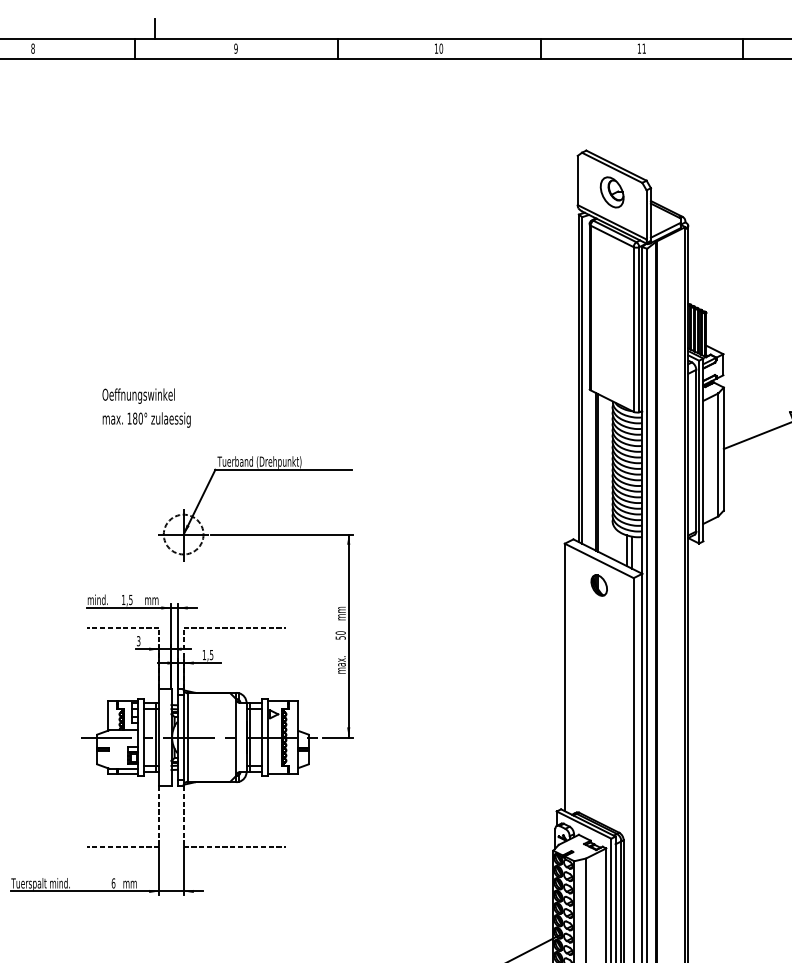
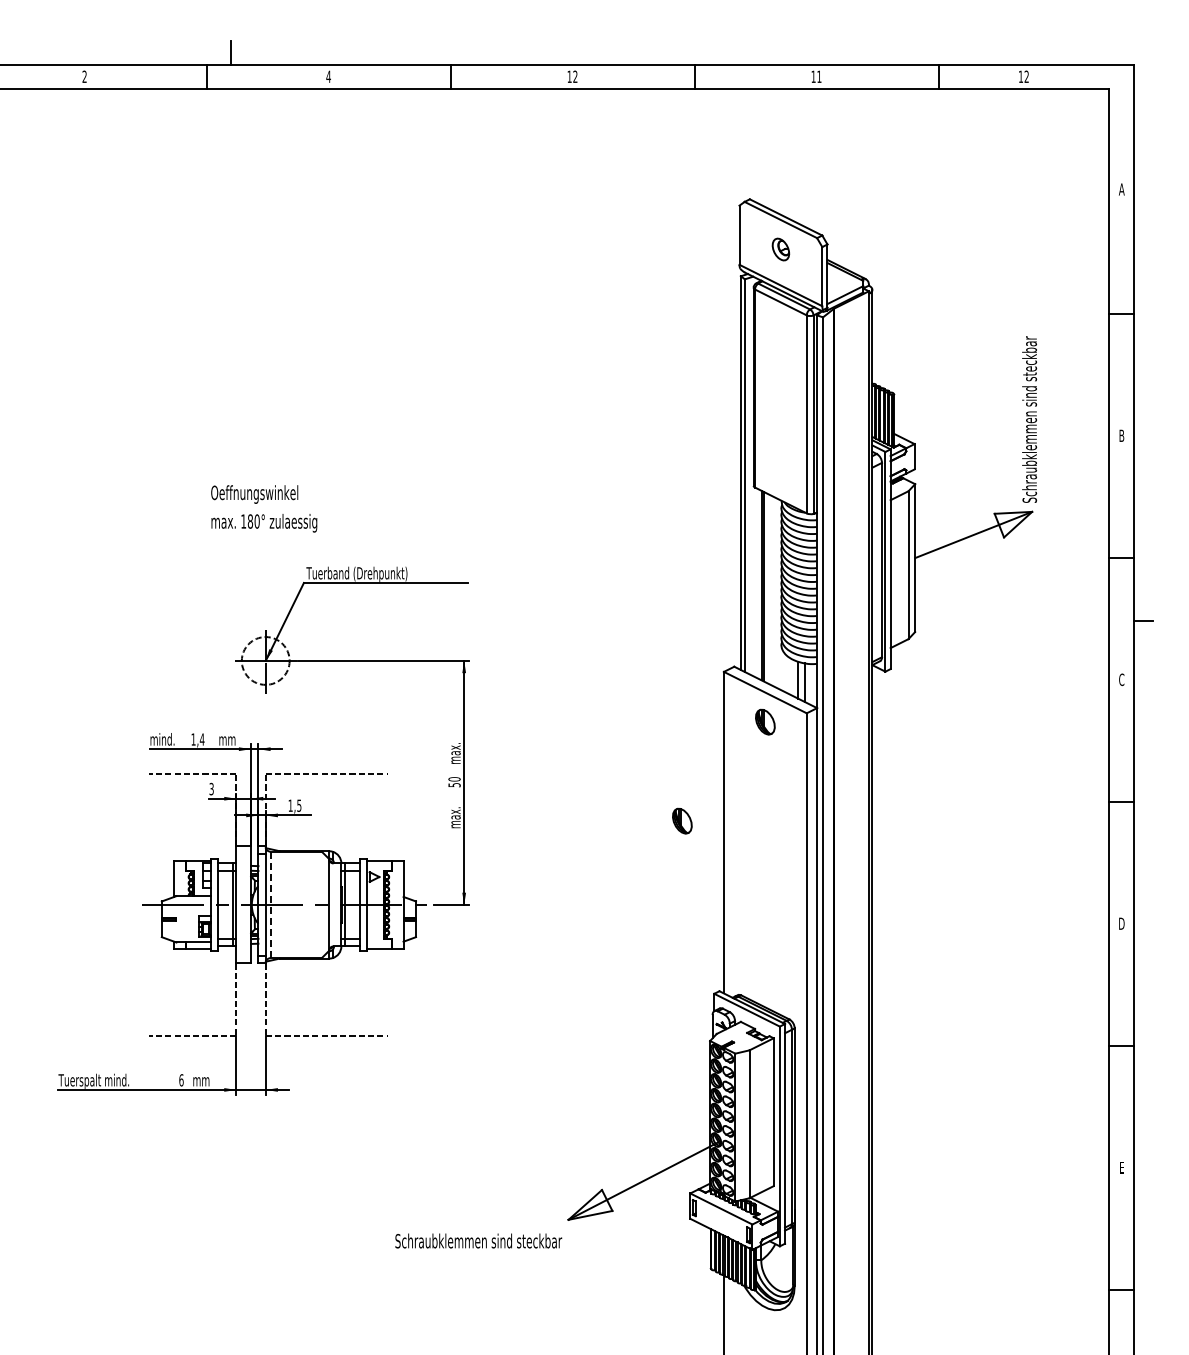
text: (32, 48) -> (84, 76), 8 -> 2
text: (235, 48) -> (328, 76), 9 -> 4
text: (441, 48) -> (575, 76), 10 -> 12
part: (611, 192) -> (780, 249), size x0.6
text: (146, 407) -> (264, 508), moved
text: (130, 599) -> (201, 739), 1,5 -> 1,4
text: (341, 608) -> (455, 749), mm -> max.
part: (530, 667) -> (682, 820), added
line: (187, 738) -> (270, 905), solid -> dashed

